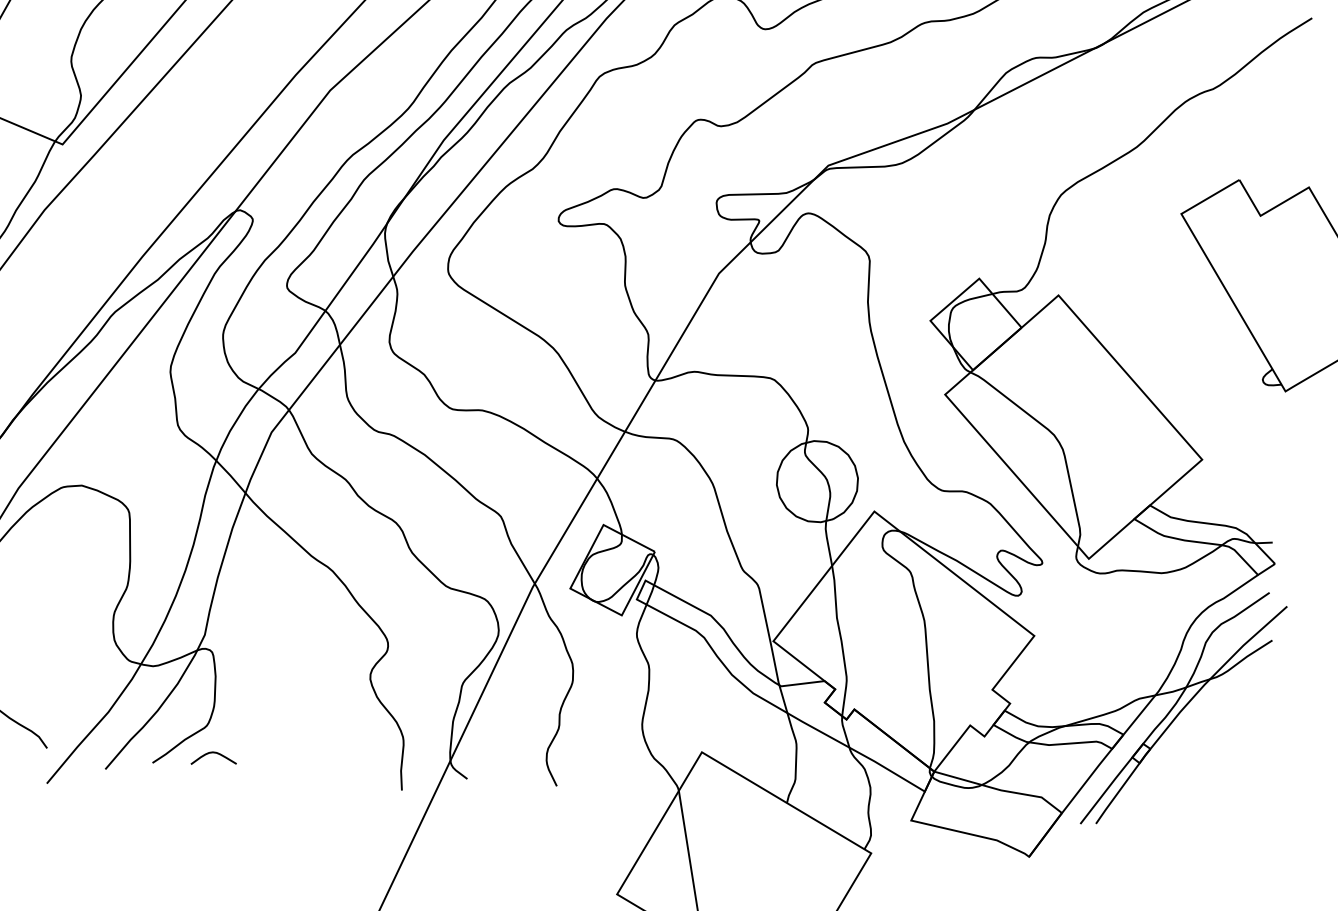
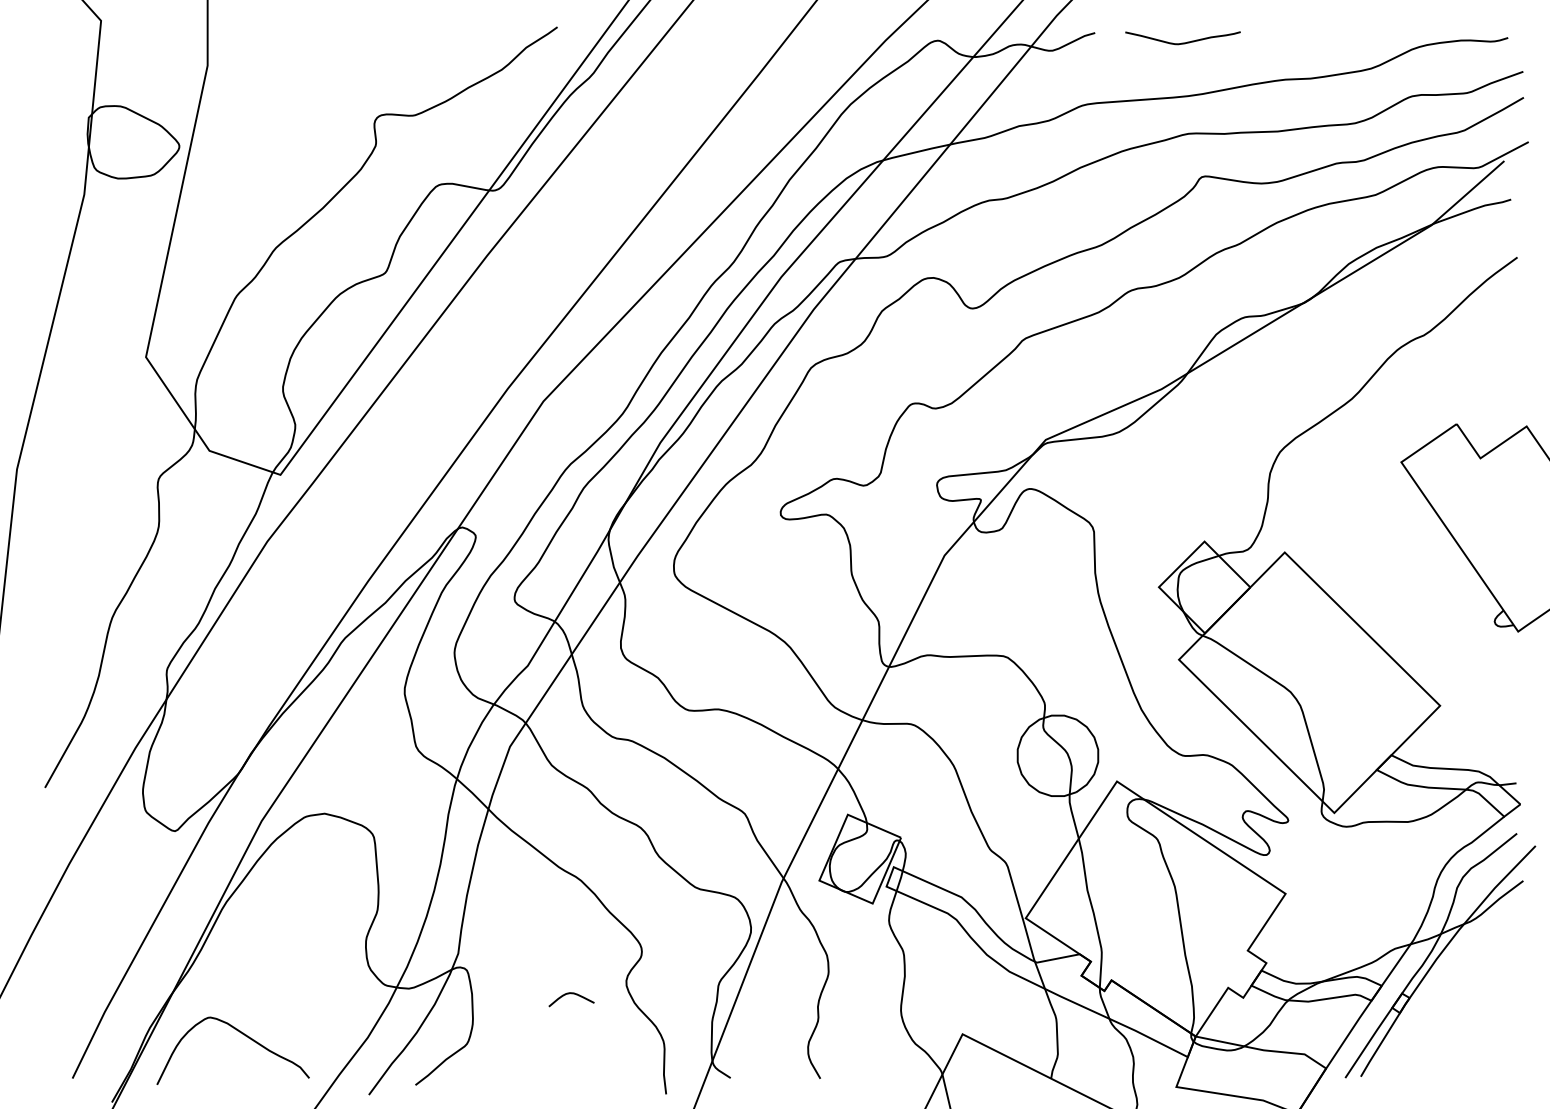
curve: (214, 753) -> (571, 994), moved

